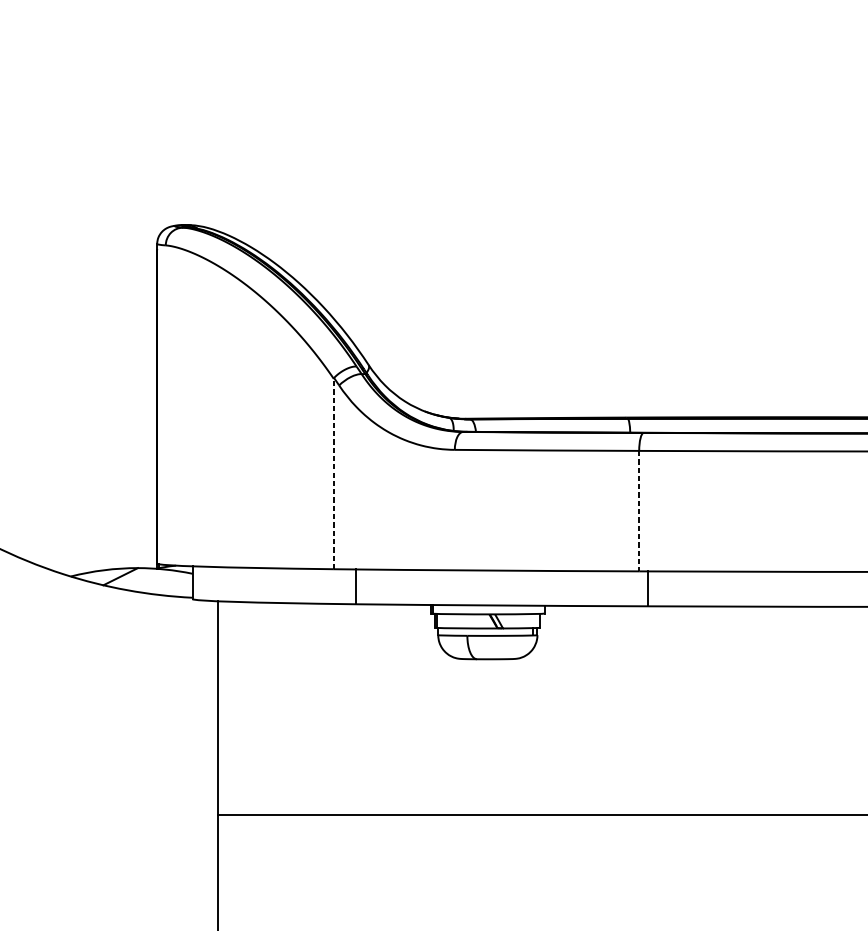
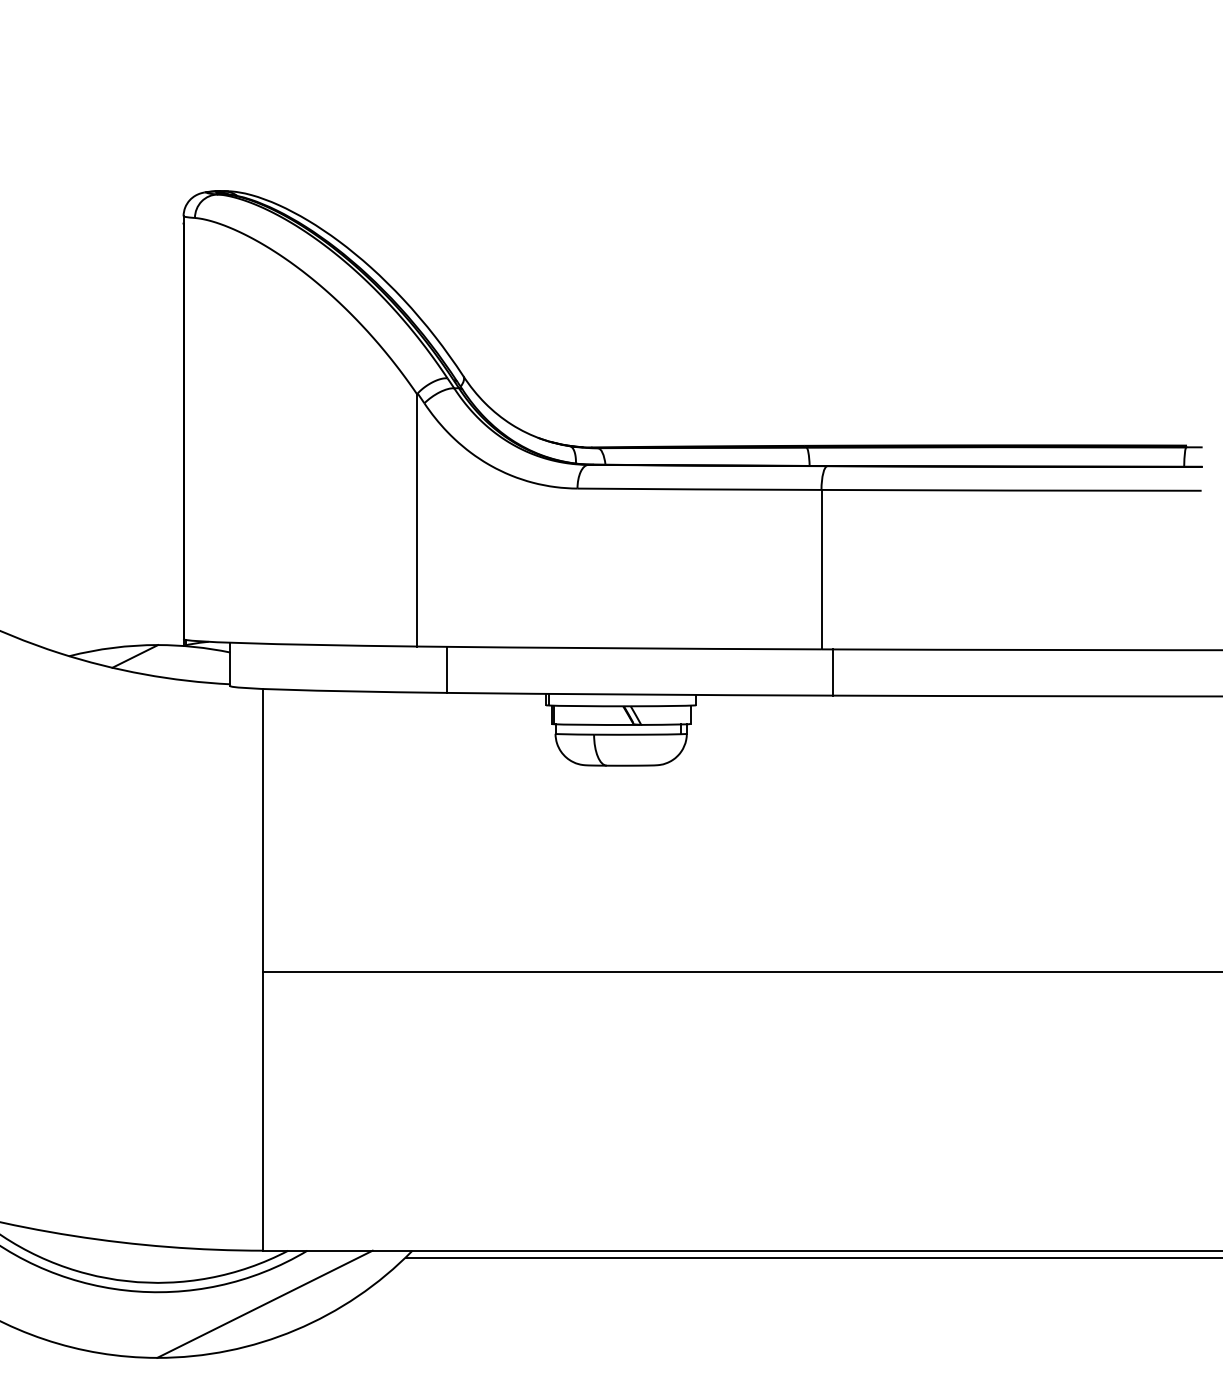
line: (333, 473) -> (417, 520), dashed -> solid
line: (639, 511) -> (821, 569), dashed -> solid

